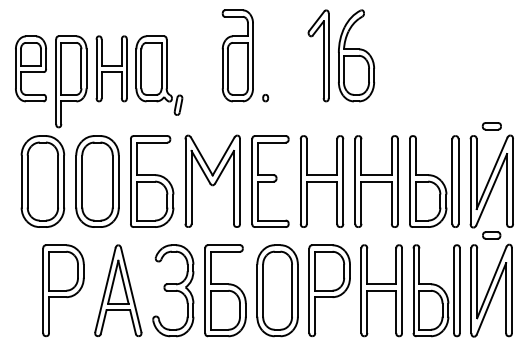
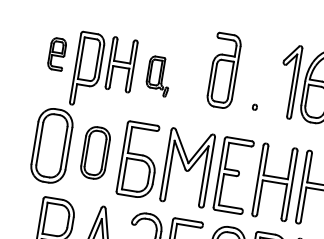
part: (30, 68) -> (56, 53), size x0.6
part: (159, 75) -> (158, 76), size x0.6
part: (265, 98) -> (254, 107), moved
part: (97, 181) -> (95, 152), size x0.7

